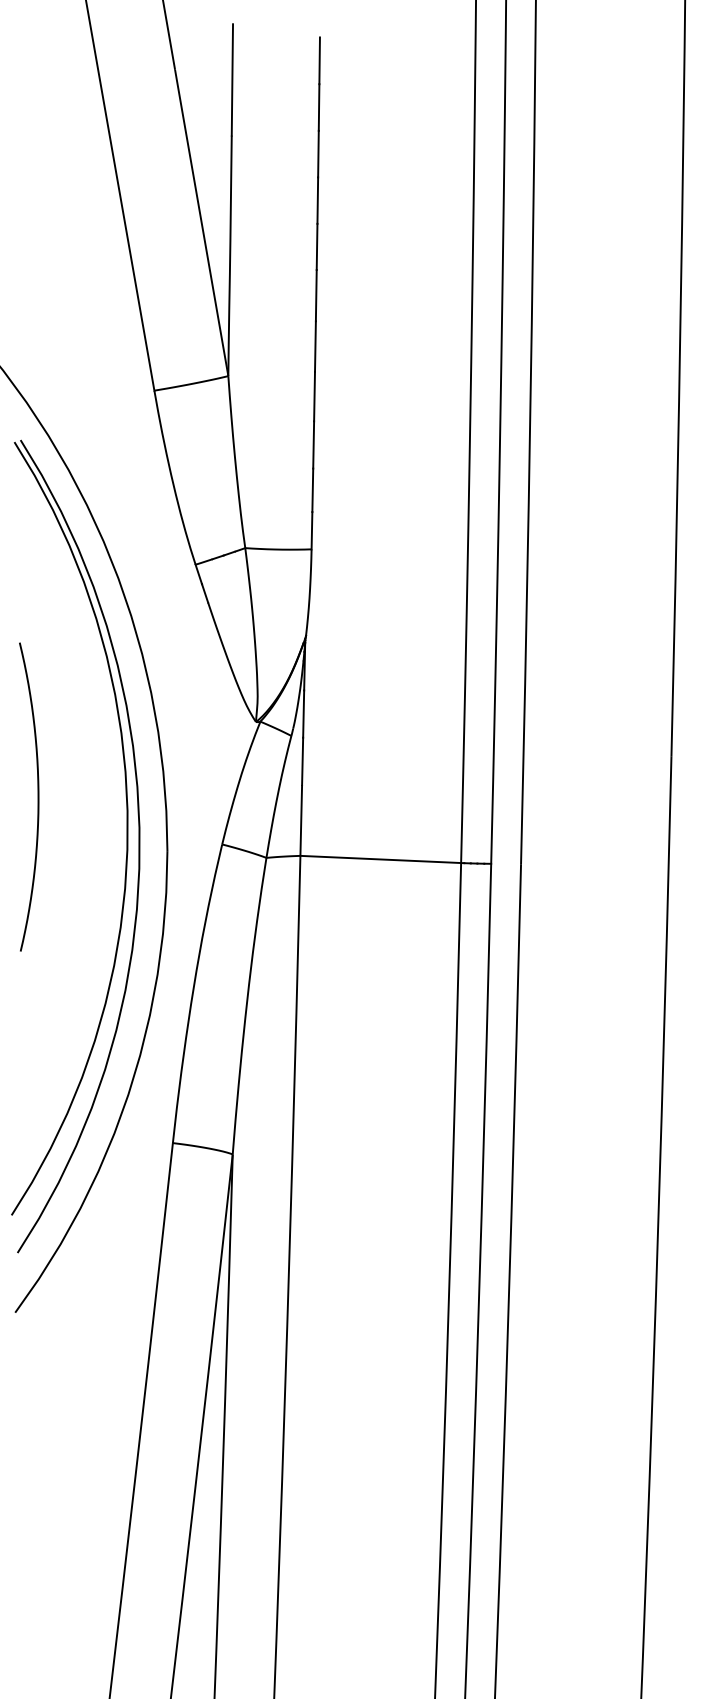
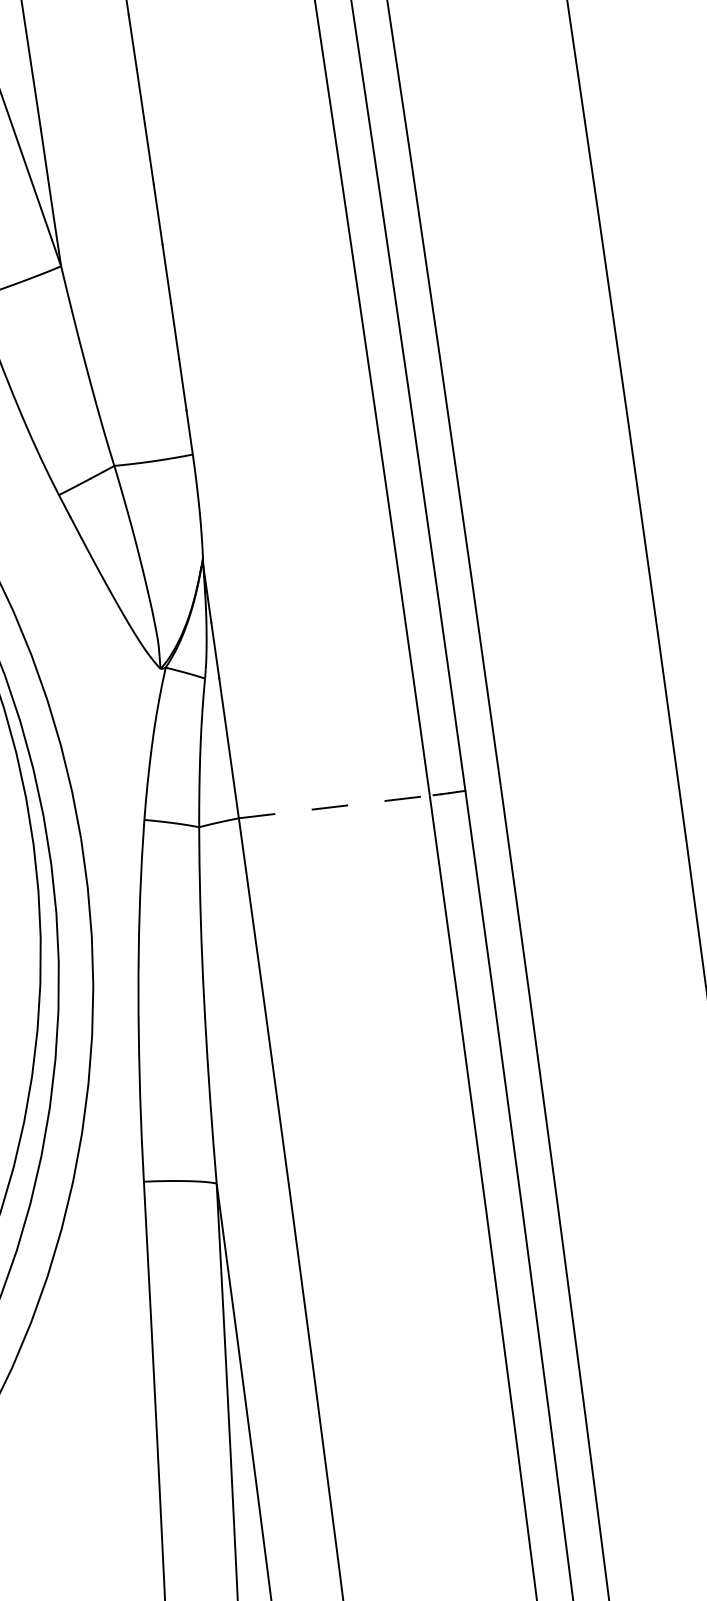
line: (382, 859) -> (336, 806), solid -> dashed

